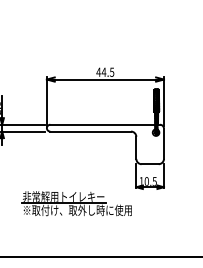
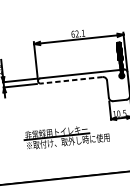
text: (105, 71) -> (78, 33), 44.5 -> 62.1
line: (90, 131) -> (71, 80), solid -> dashed

